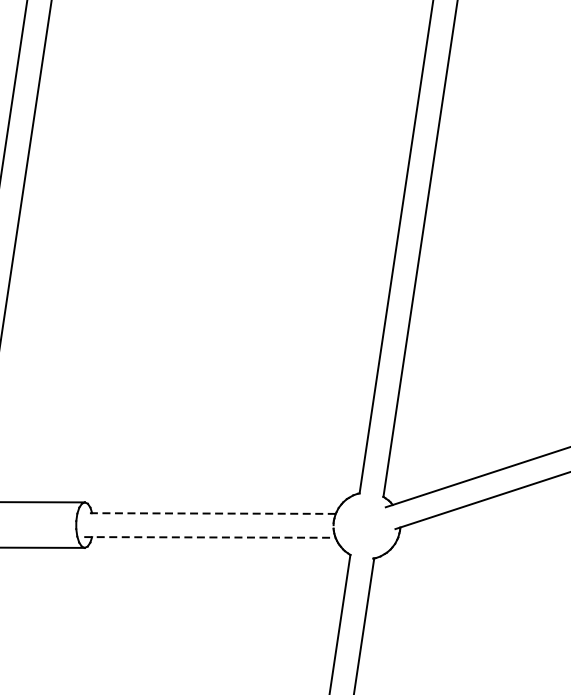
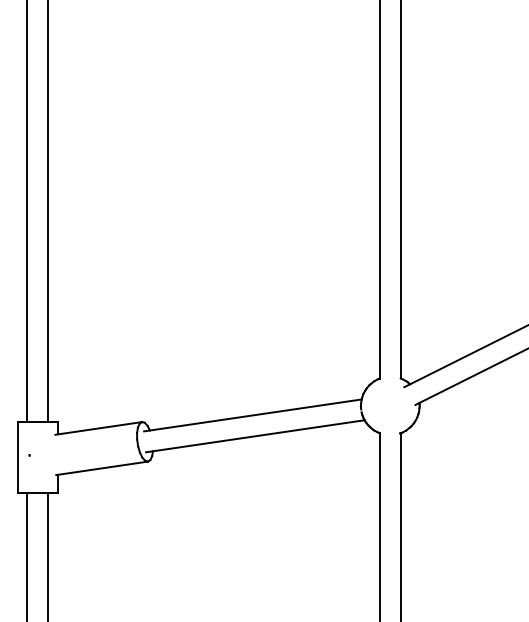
line: (210, 513) -> (252, 415), dashed -> solid
line: (210, 537) -> (255, 436), dashed -> solid

